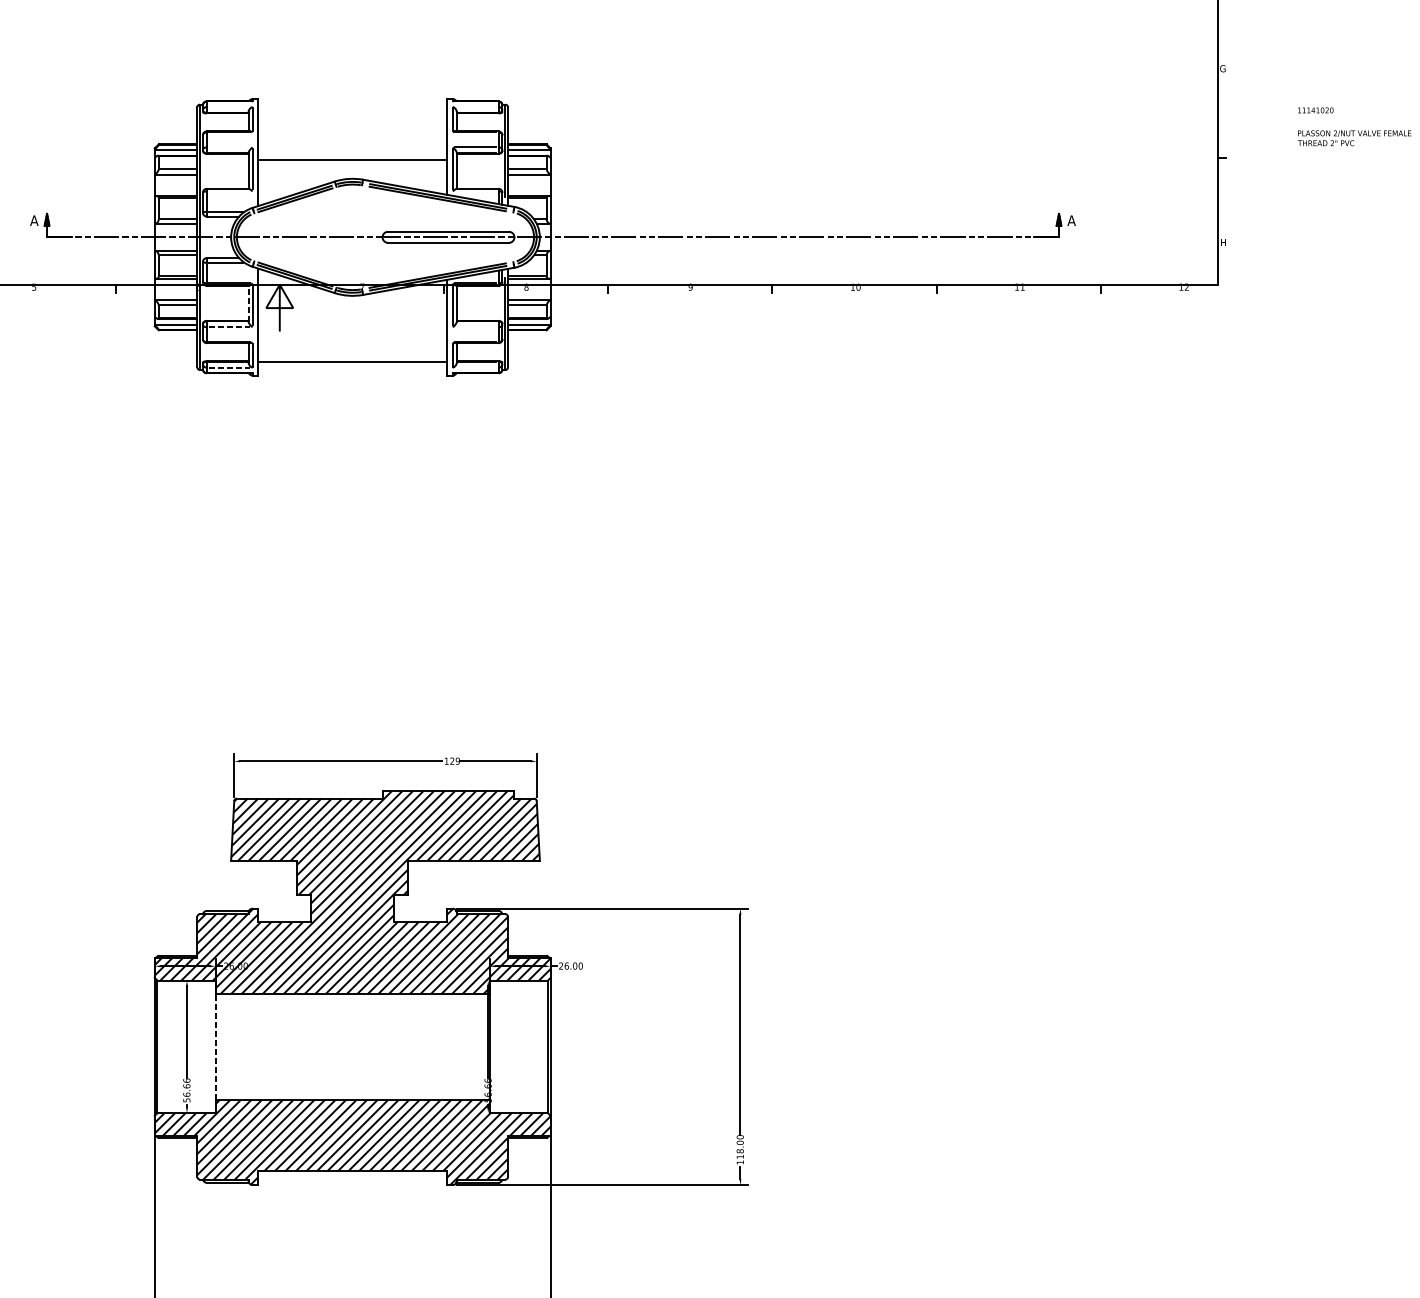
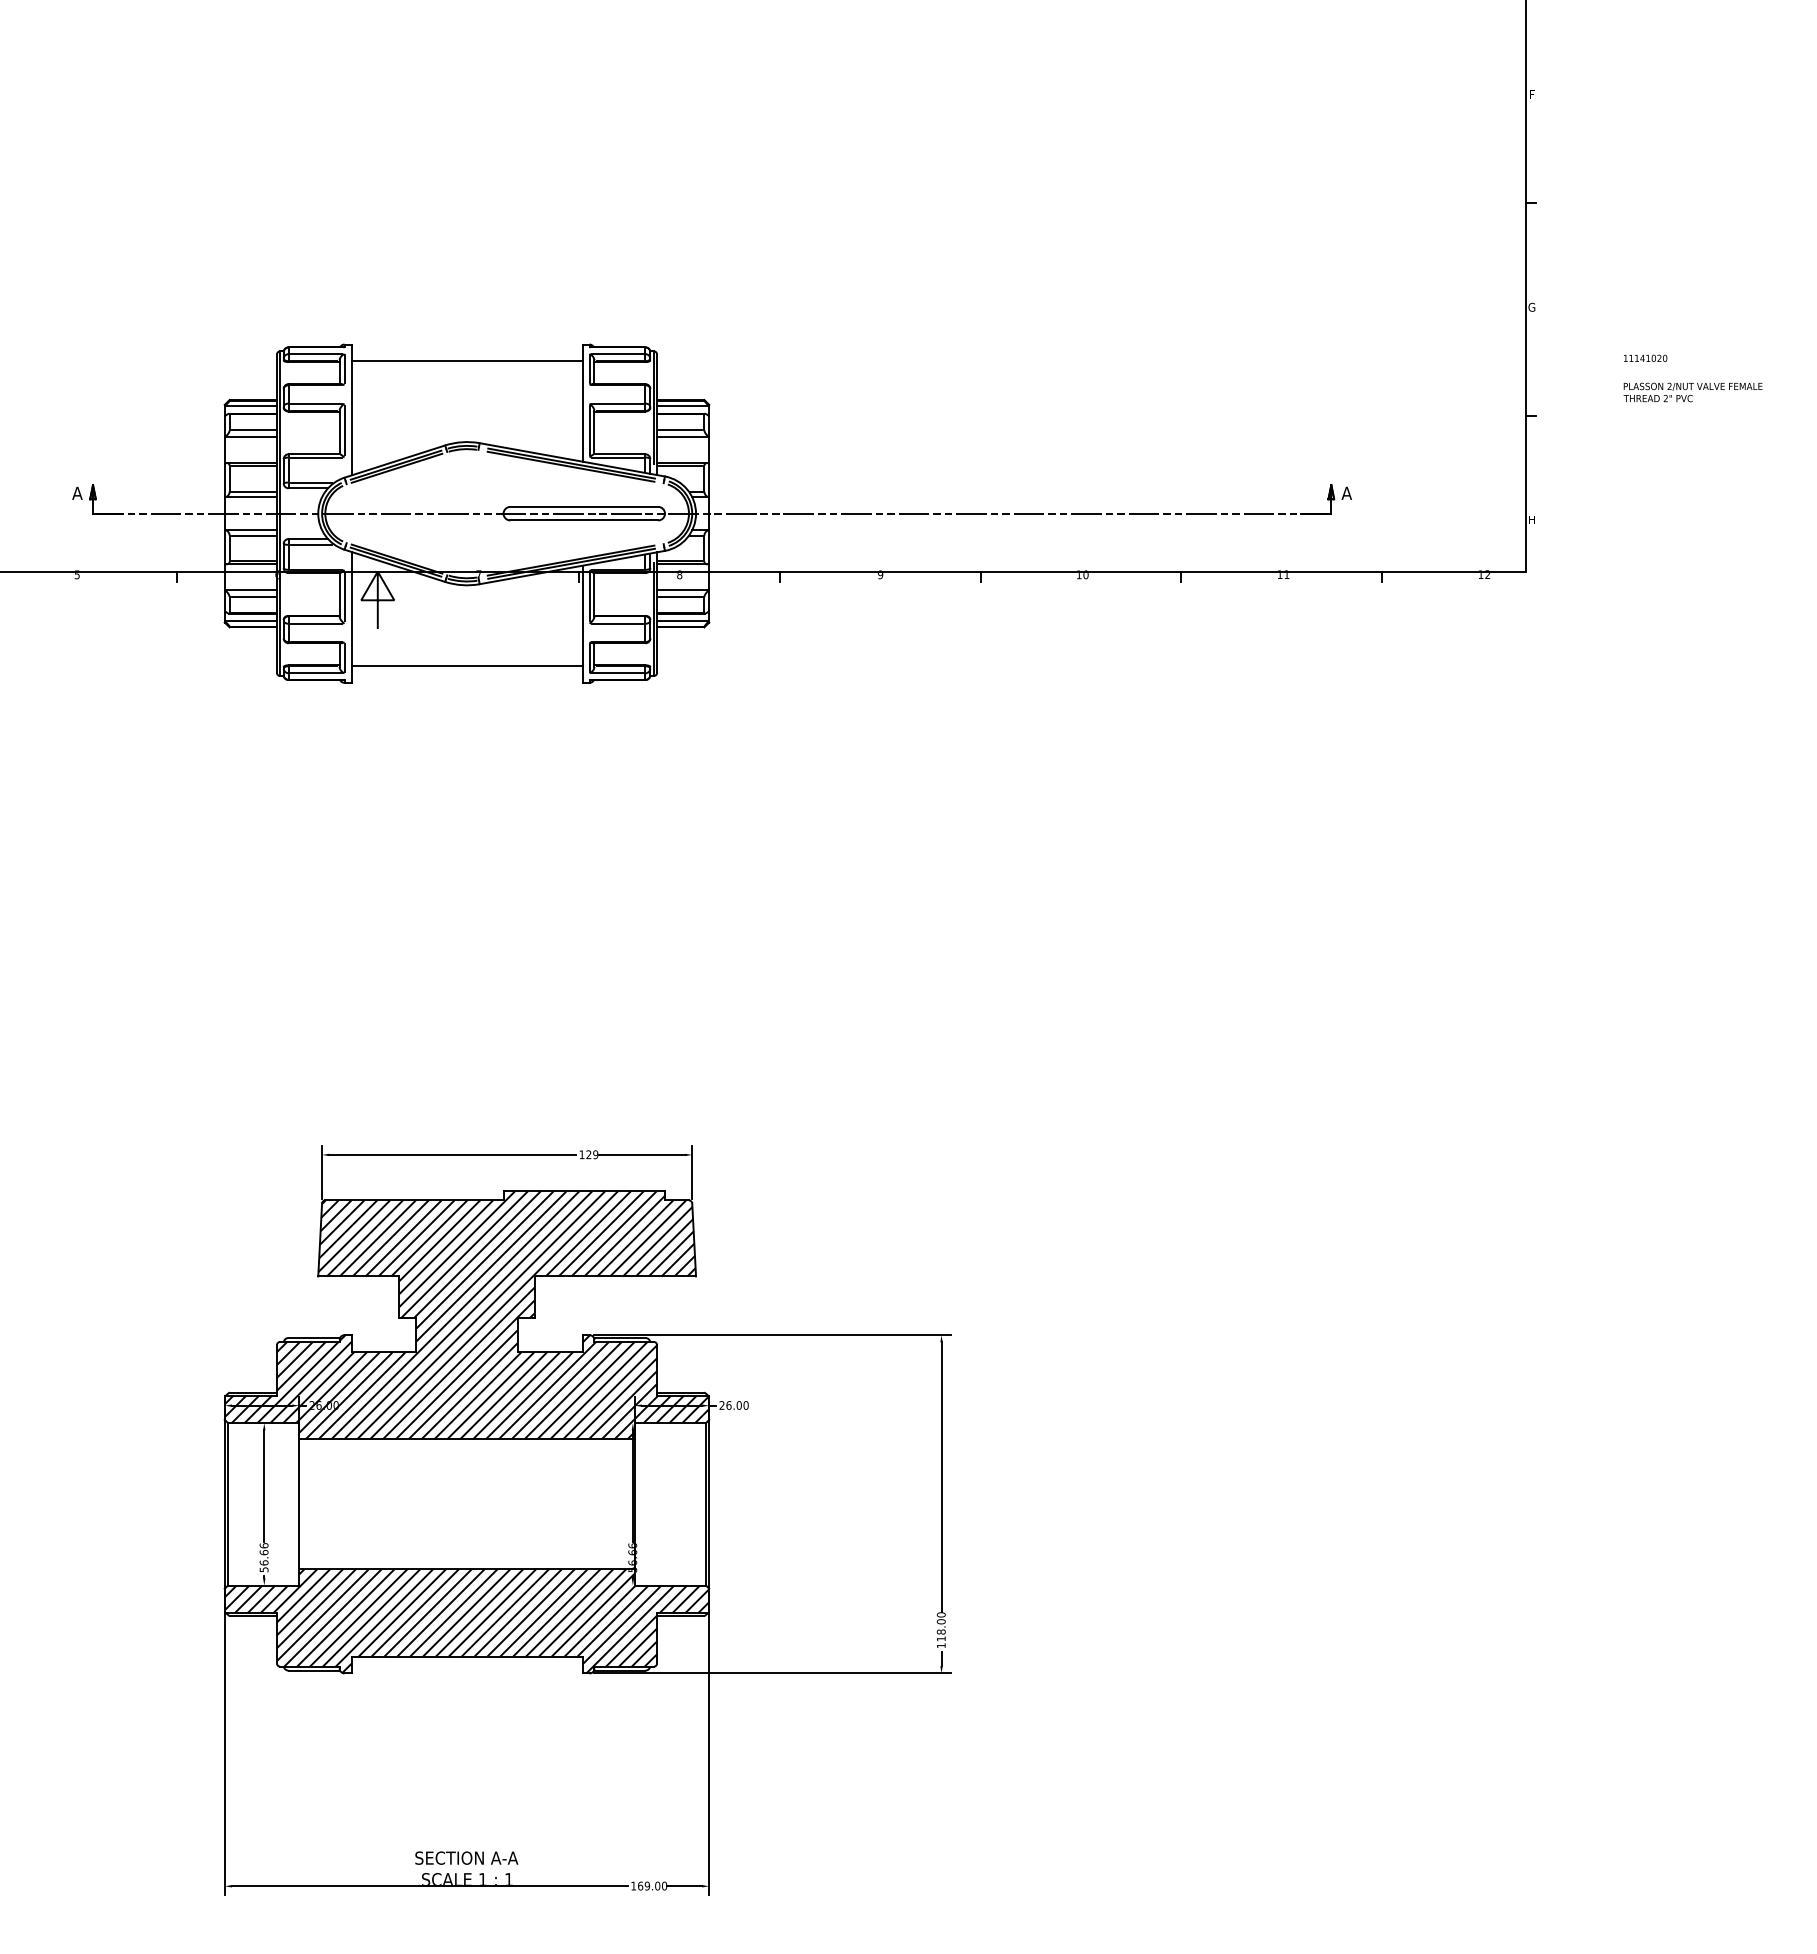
line: (229, 107) -> (316, 354), added
line: (475, 107) -> (617, 354), added
line: (229, 147) -> (316, 403), added
line: (352, 159) -> (466, 361), moved
line: (229, 191) -> (316, 457), added
line: (475, 191) -> (617, 457), added
line: (248, 303) -> (339, 594), dashed -> solid
line: (230, 327) -> (317, 623), dashed -> solid
line: (475, 327) -> (617, 623), added
line: (230, 367) -> (317, 673), dashed -> solid
line: (475, 367) -> (617, 673), added
line: (215, 1047) -> (299, 1504), dashed -> solid

